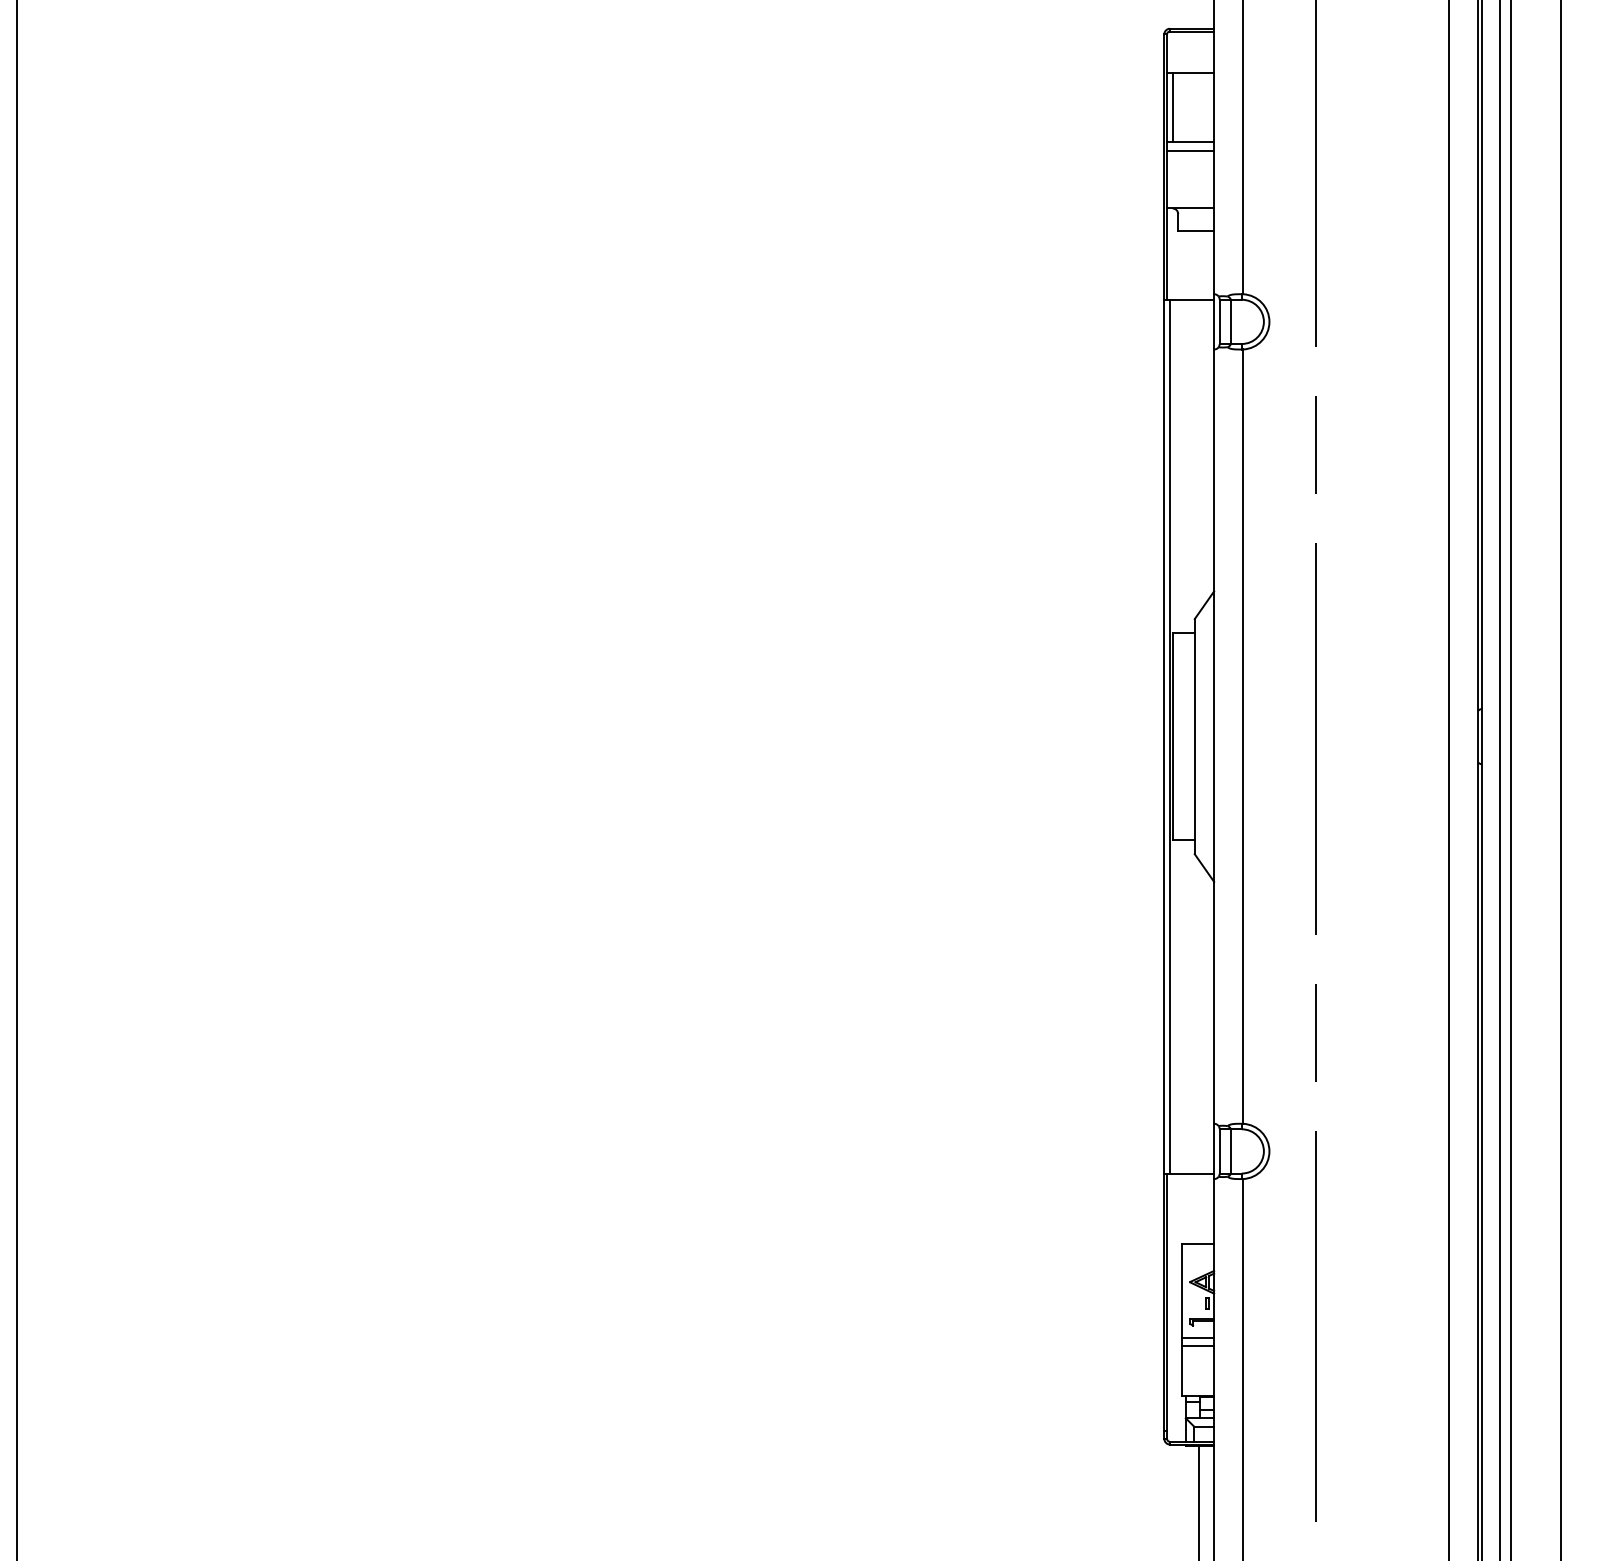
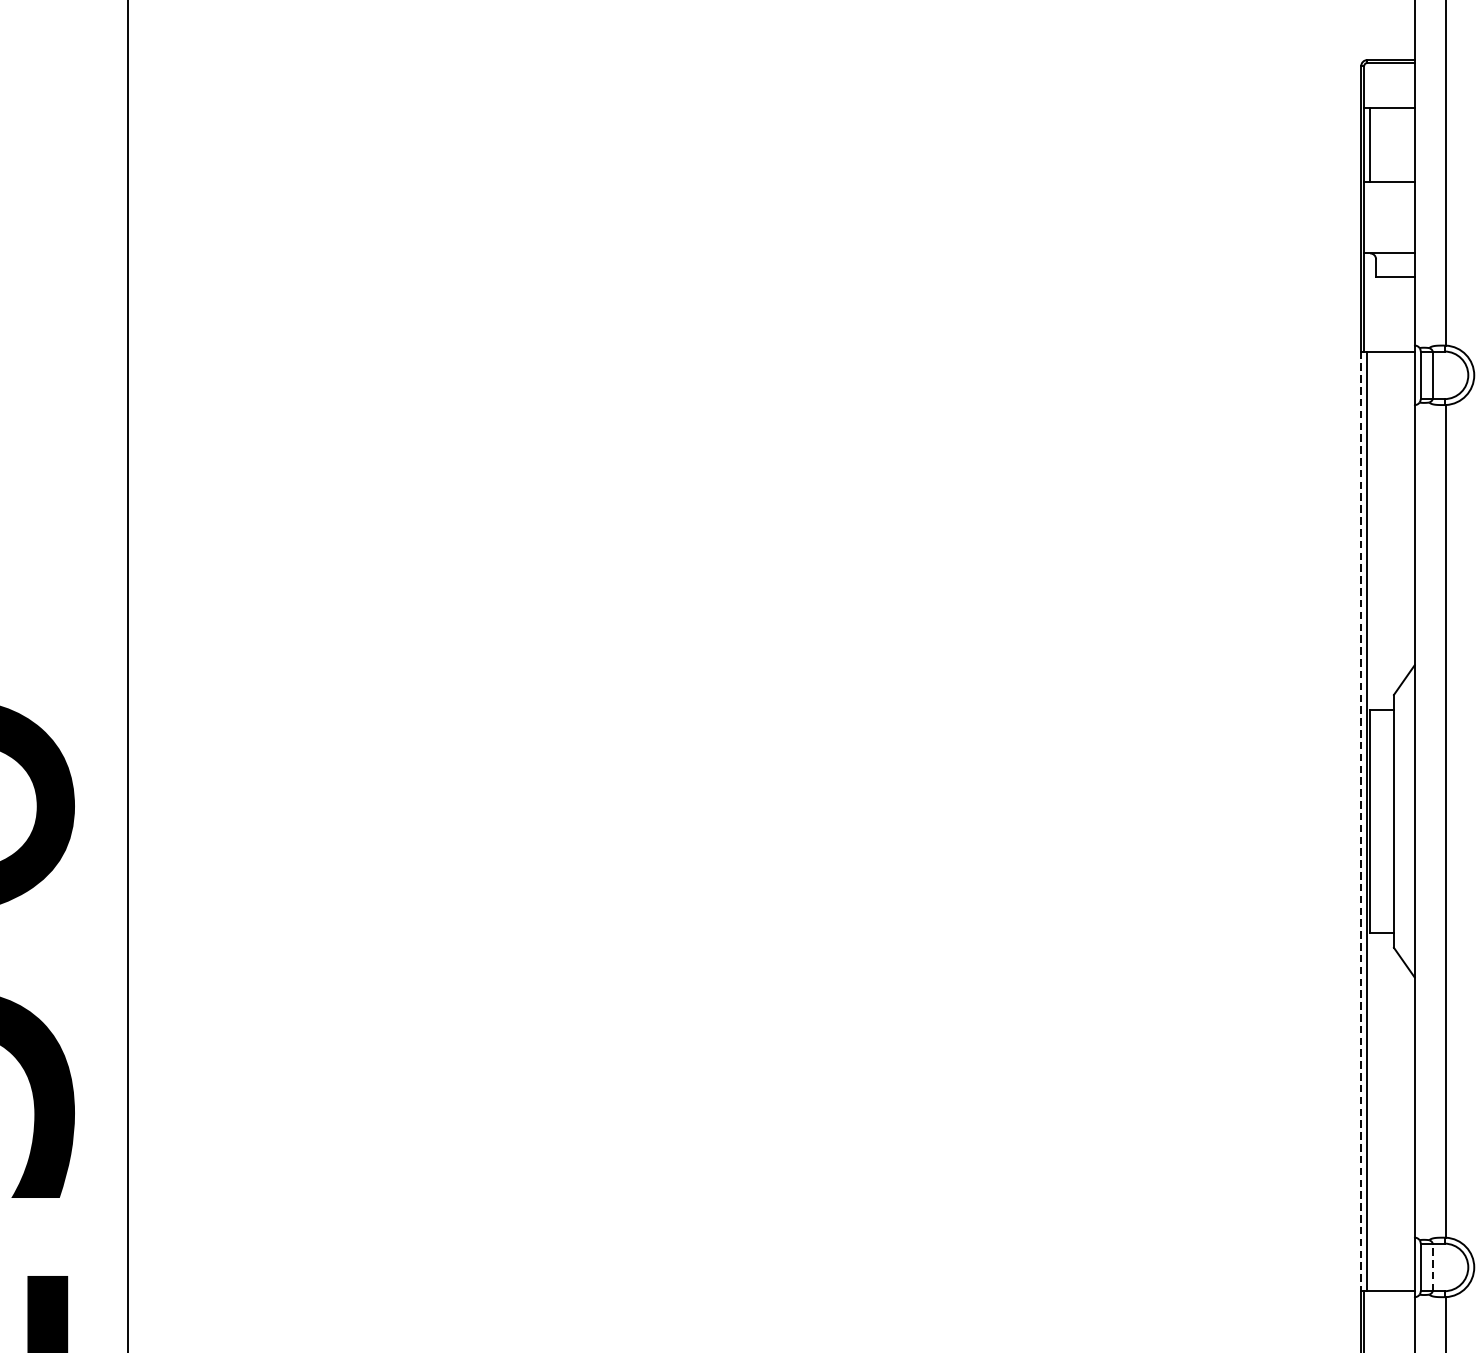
line: (1190, 151) -> (1389, 192), removed
line: (1164, 736) -> (1361, 821), solid -> dashed
line: (1230, 1150) -> (1432, 1266), solid -> dashed

